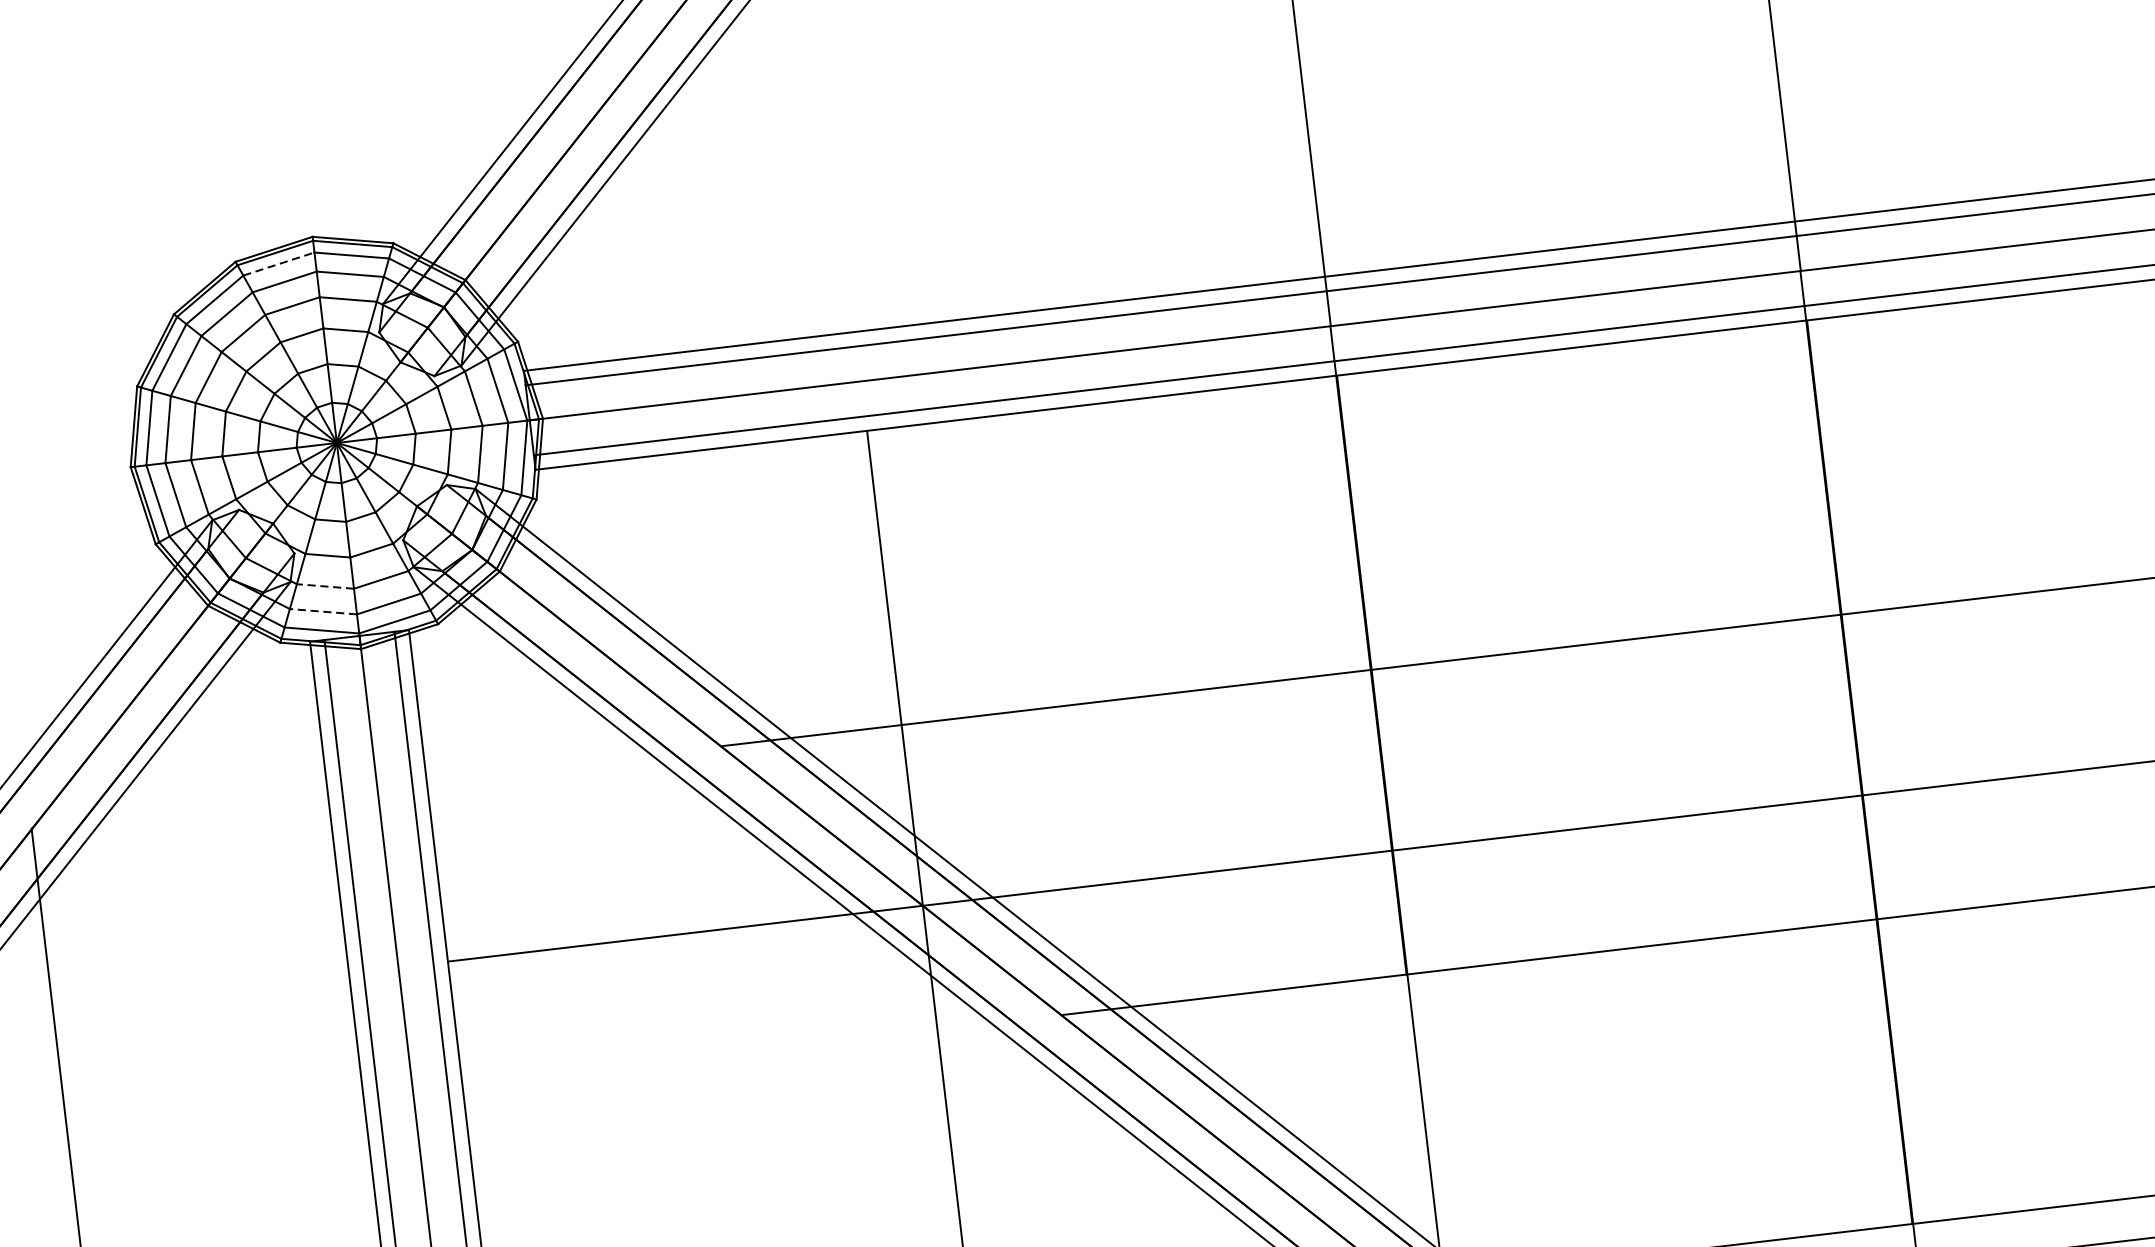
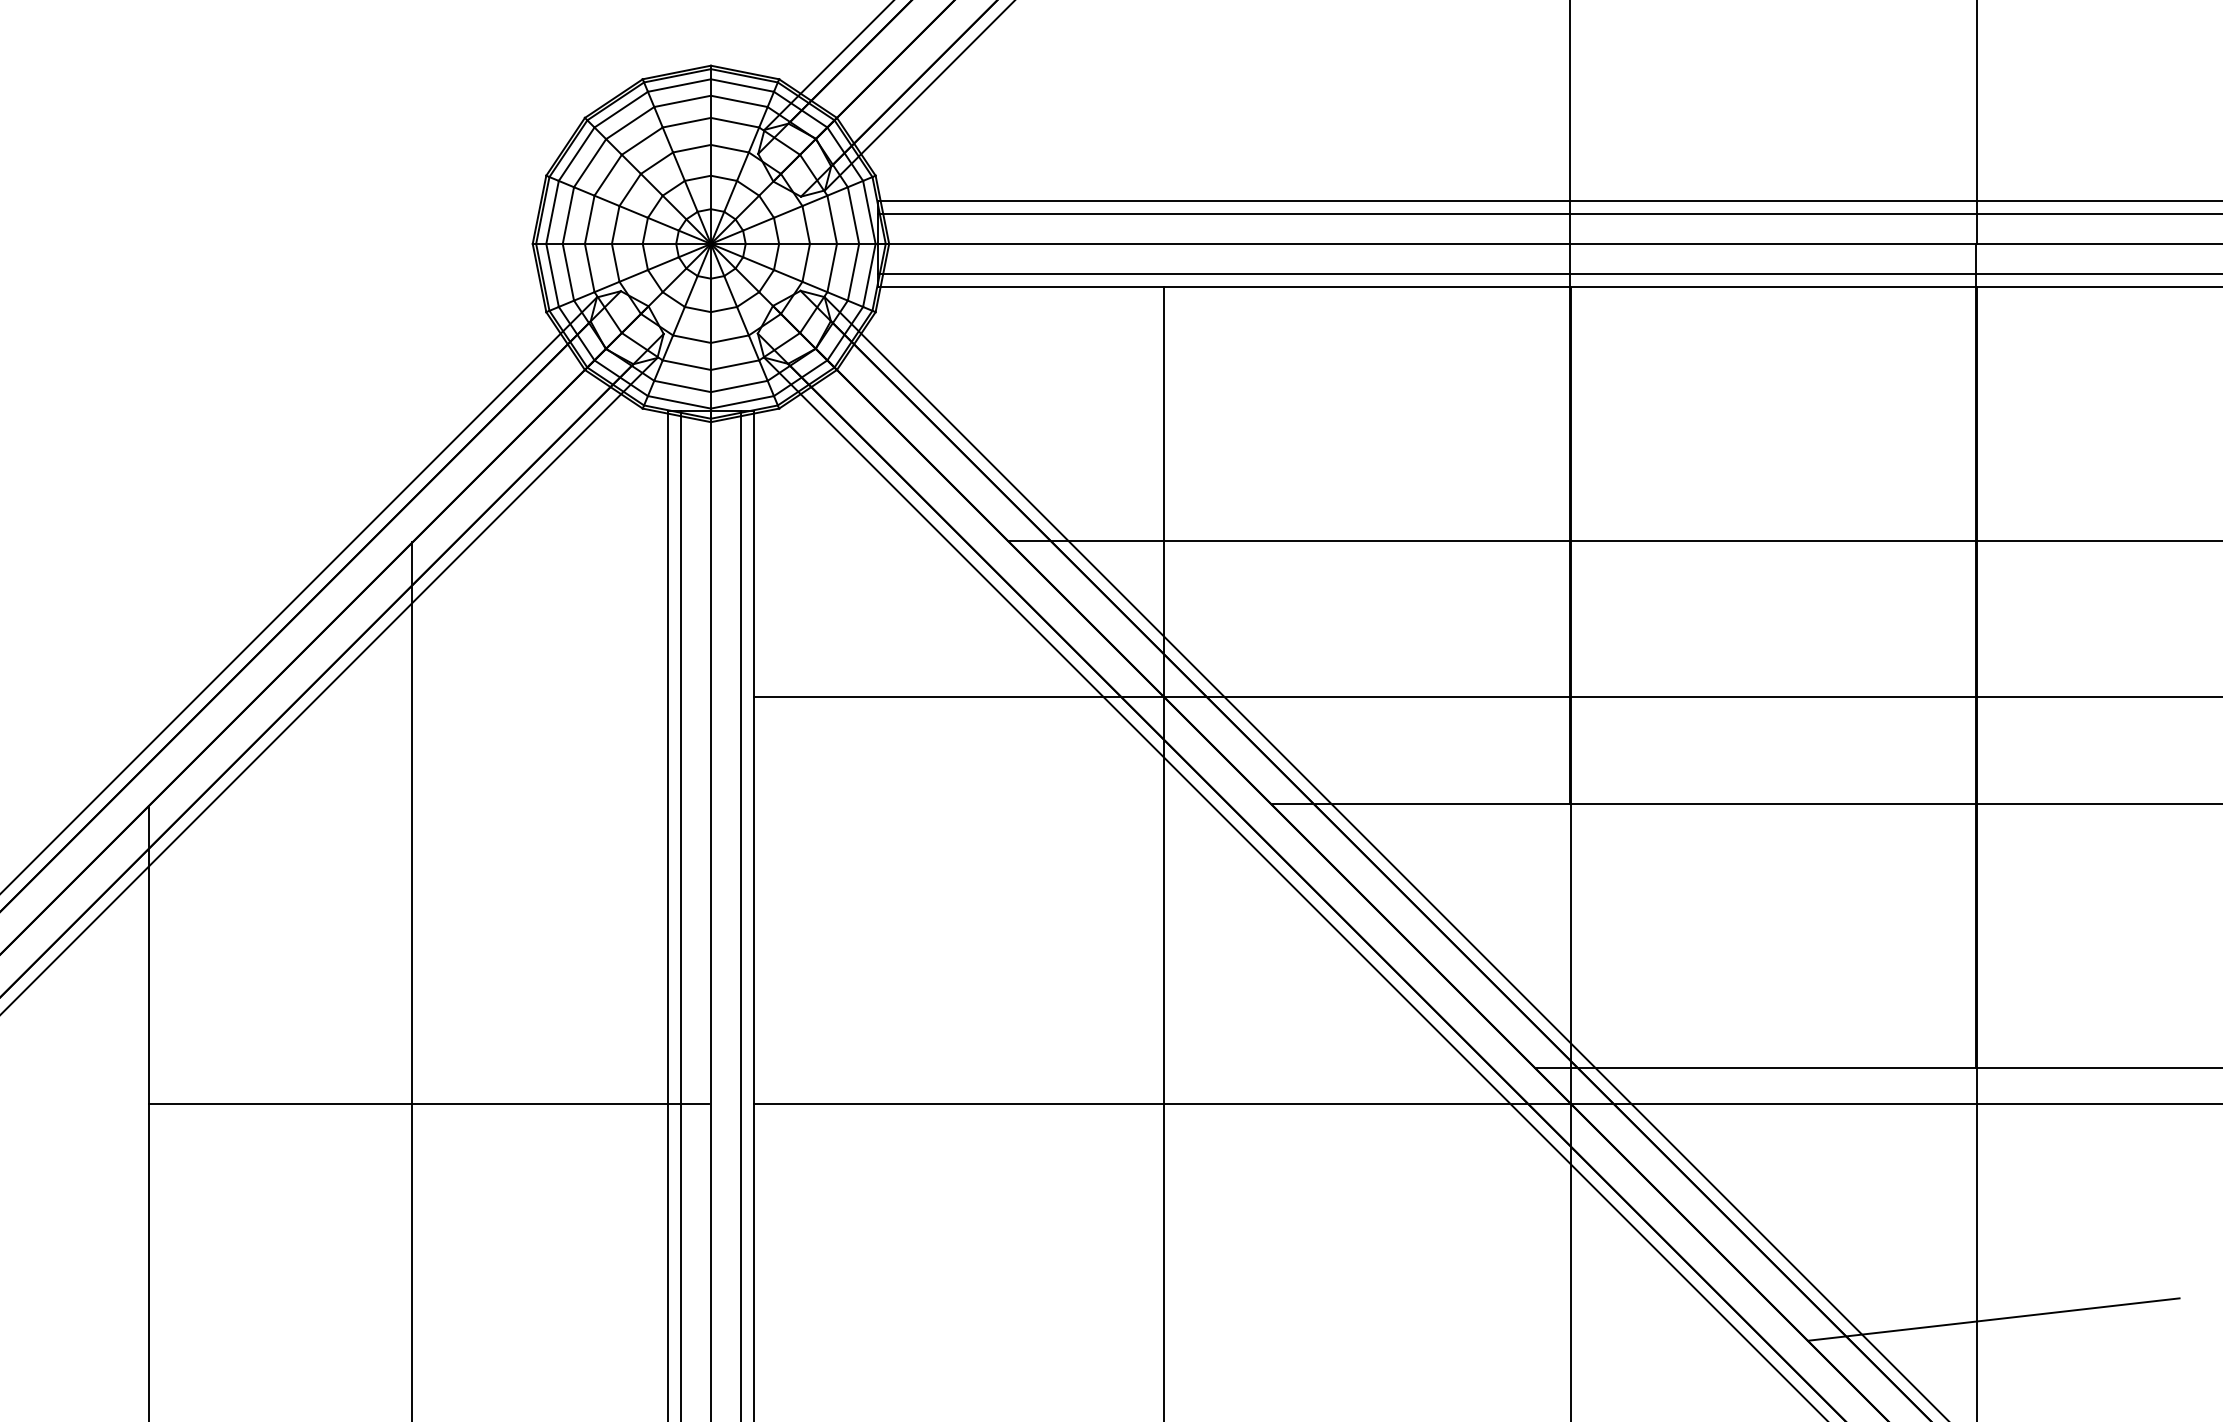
line: (278, 264) -> (679, 85), dashed -> solid
line: (325, 586) -> (686, 365), dashed -> solid
line: (323, 611) -> (682, 386), dashed -> solid

